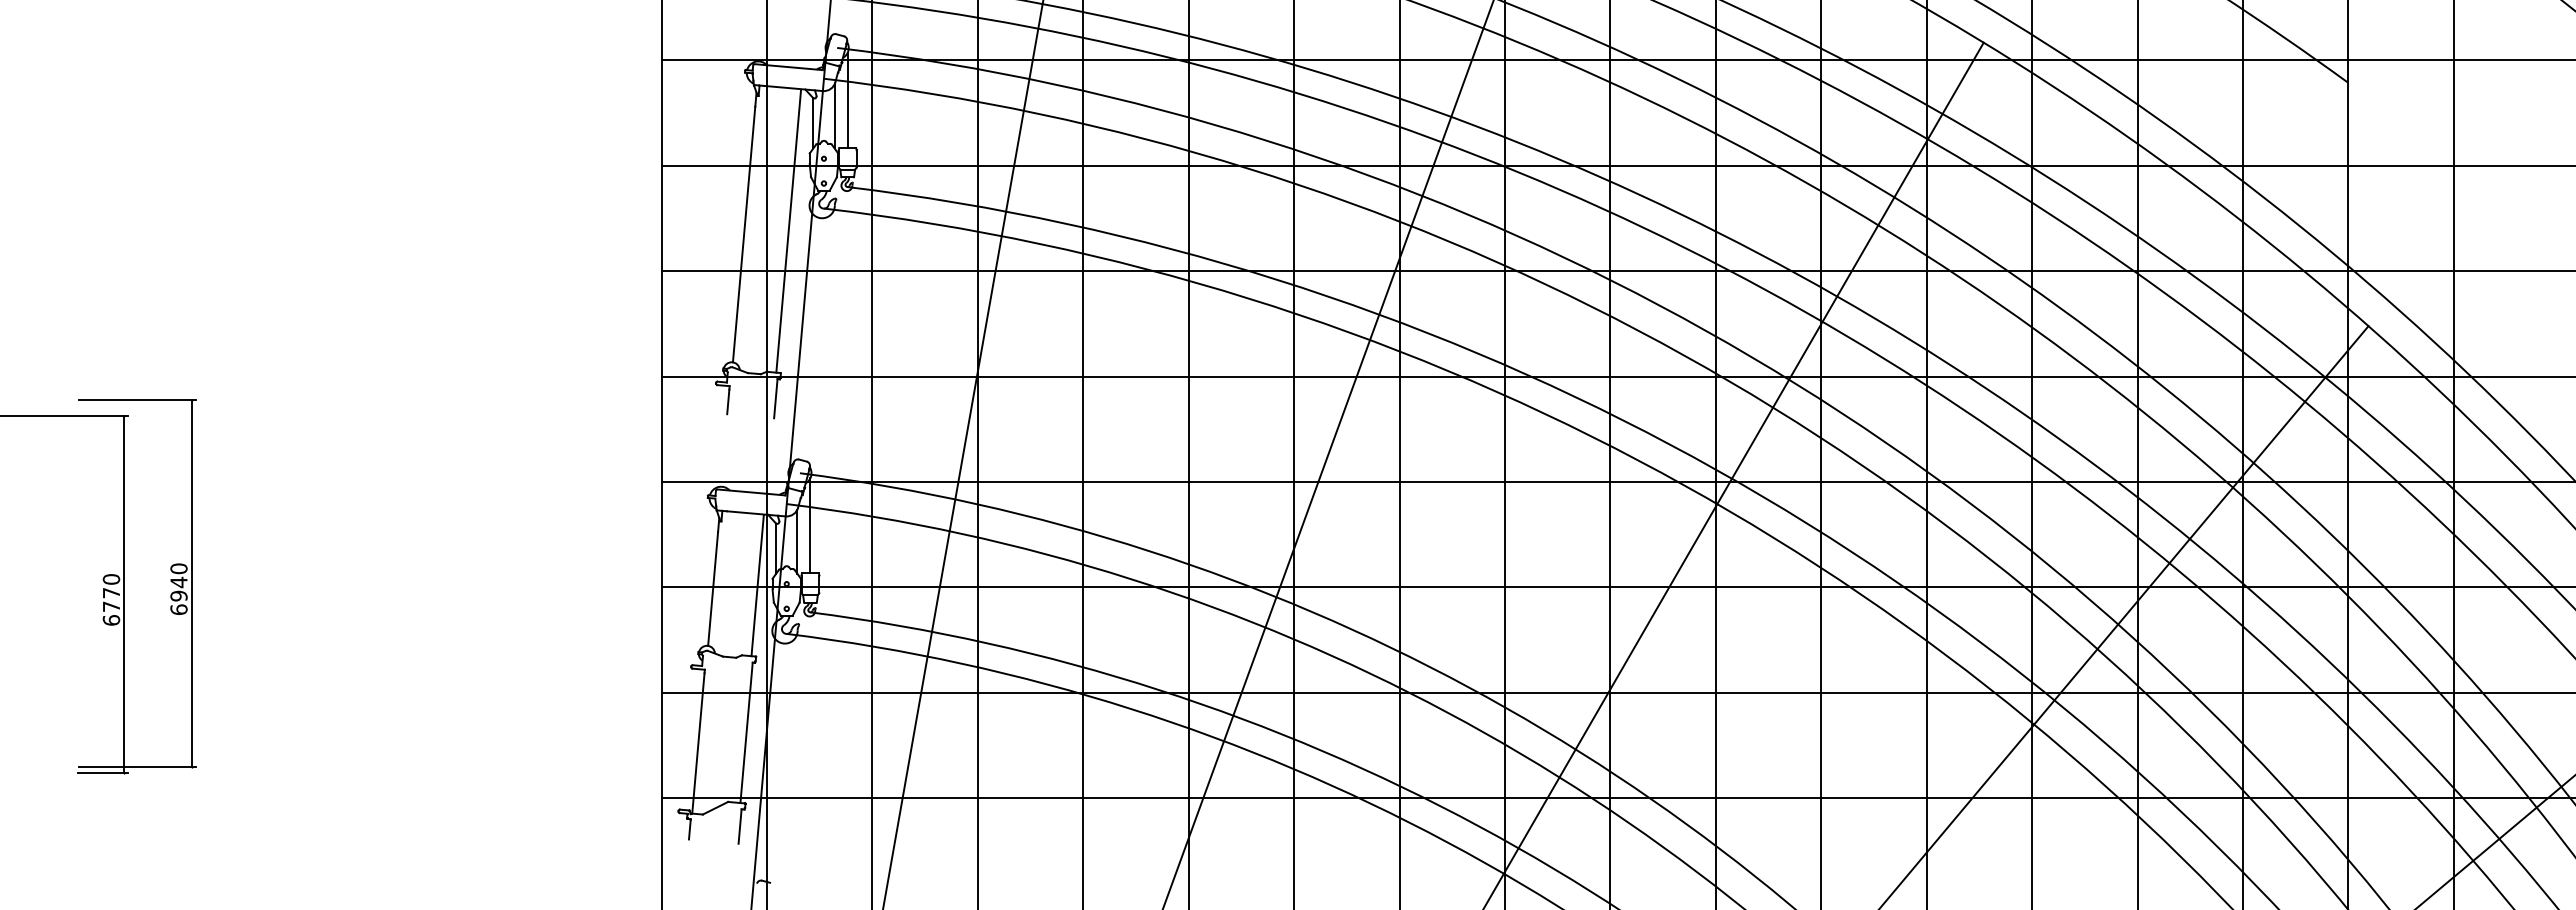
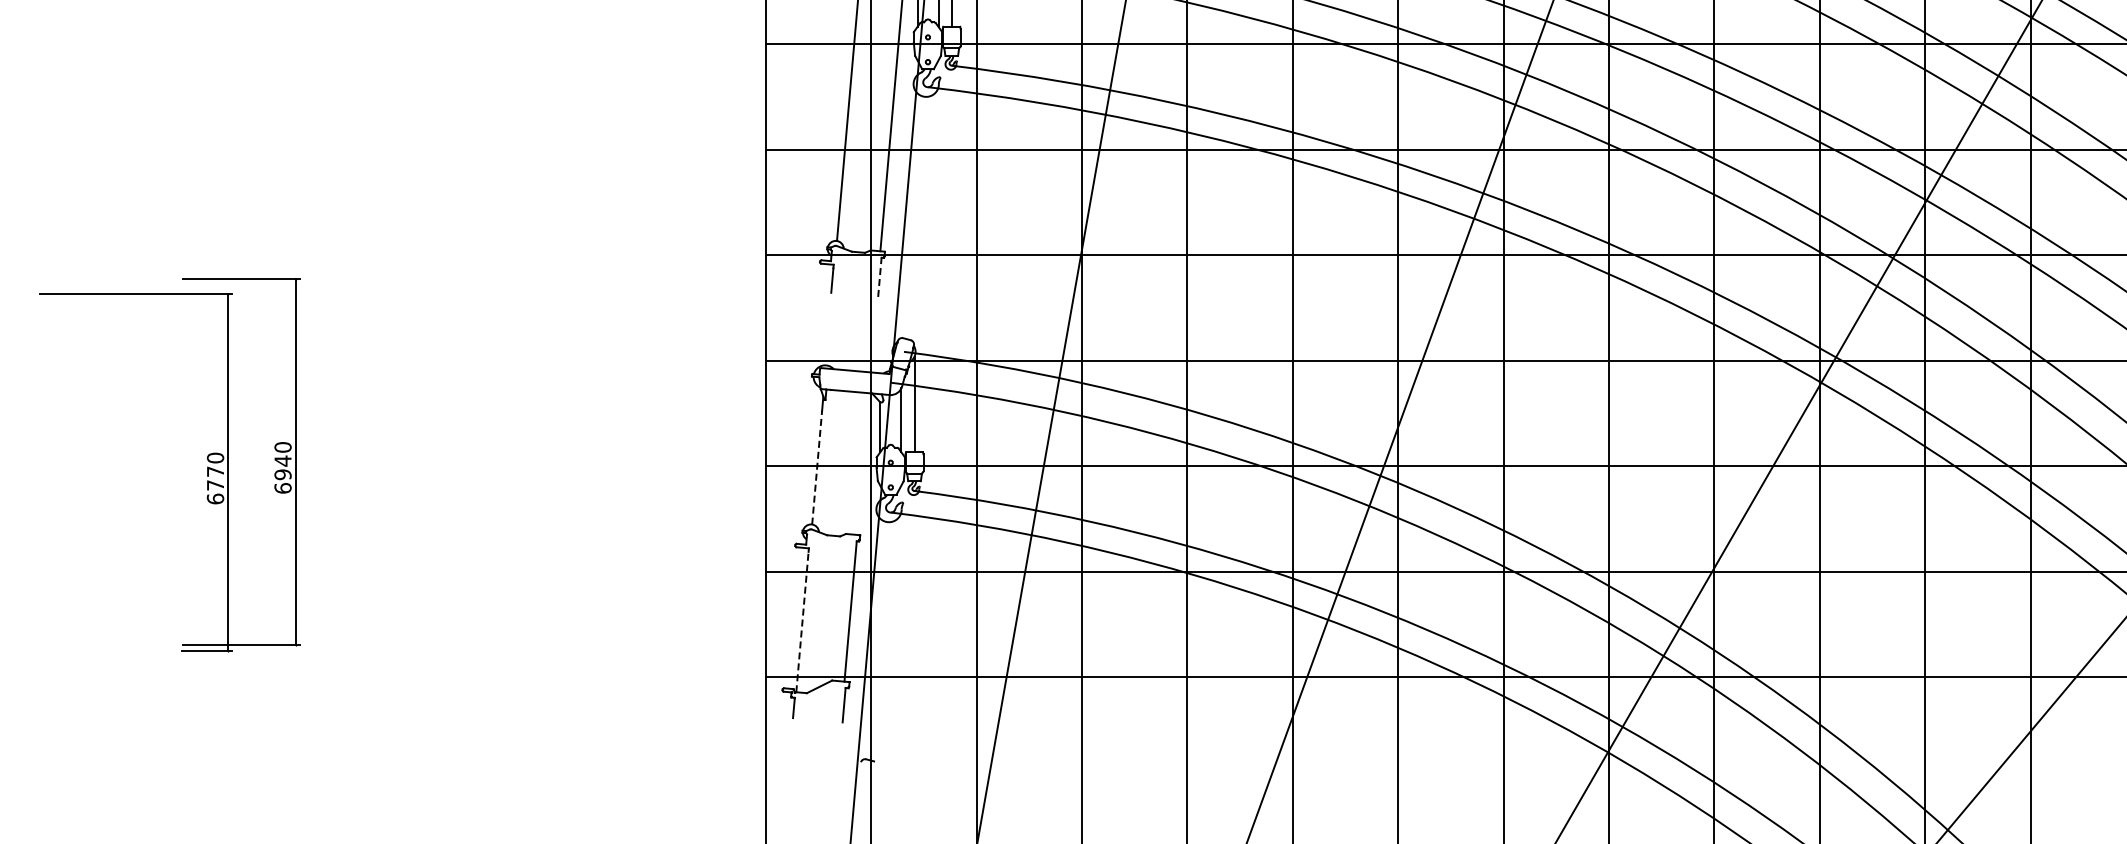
line: (775, 398) -> (879, 277), solid -> dashed
line: (757, 585) -> (861, 464), removed
line: (713, 588) -> (817, 467), solid -> dashed
line: (698, 742) -> (802, 621), solid -> dashed

